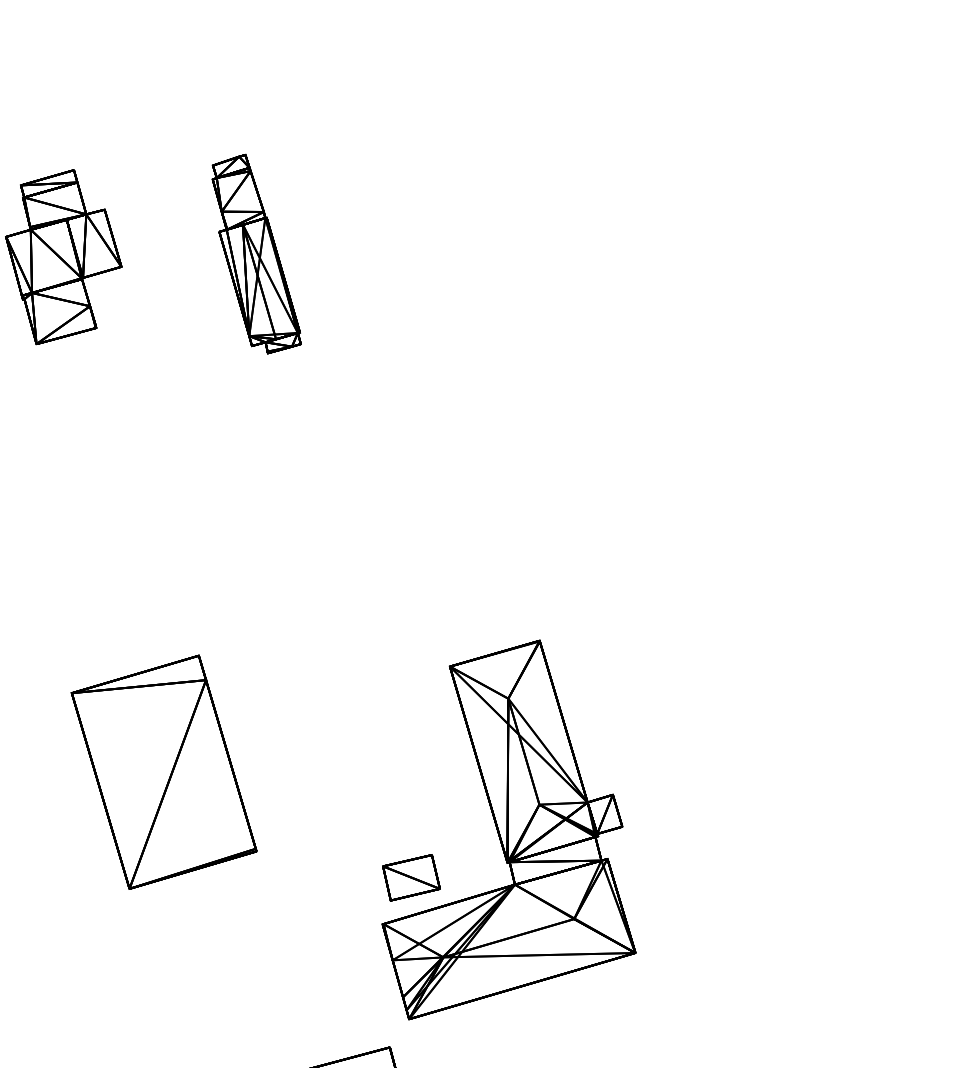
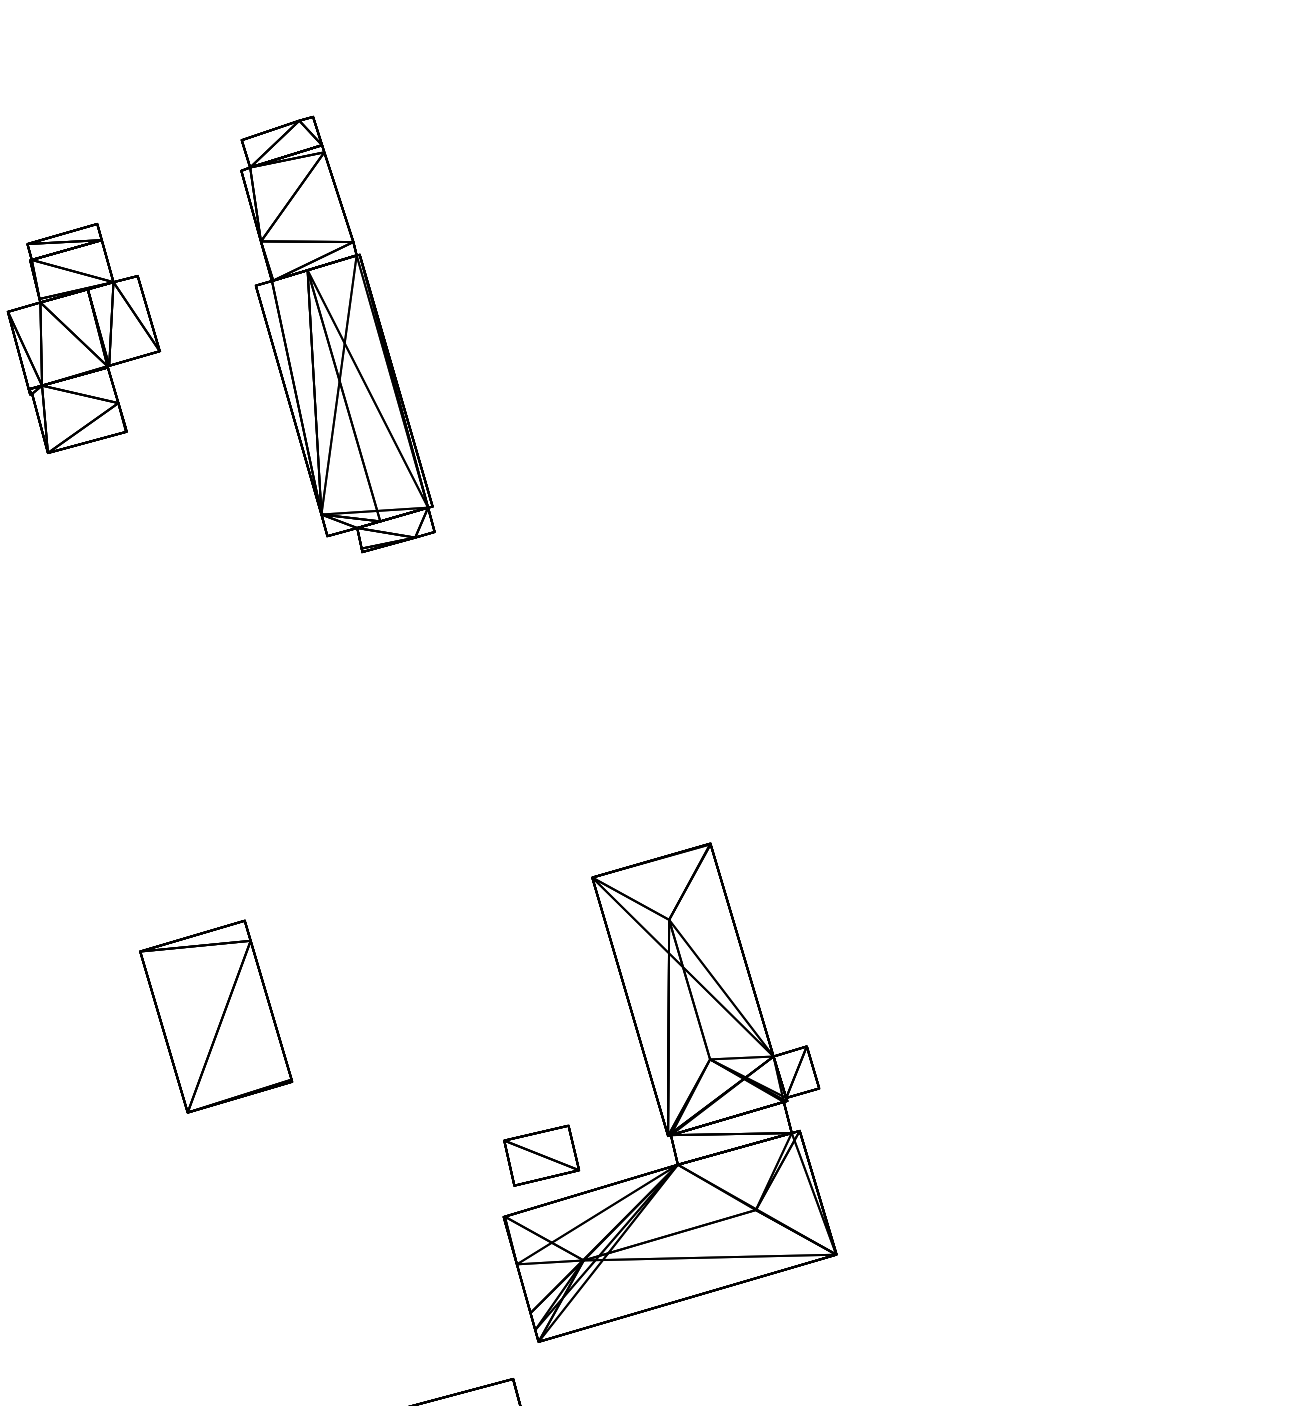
part: (256, 254) -> (337, 334), size x1.67
part: (164, 772) -> (216, 1016), size x0.62

